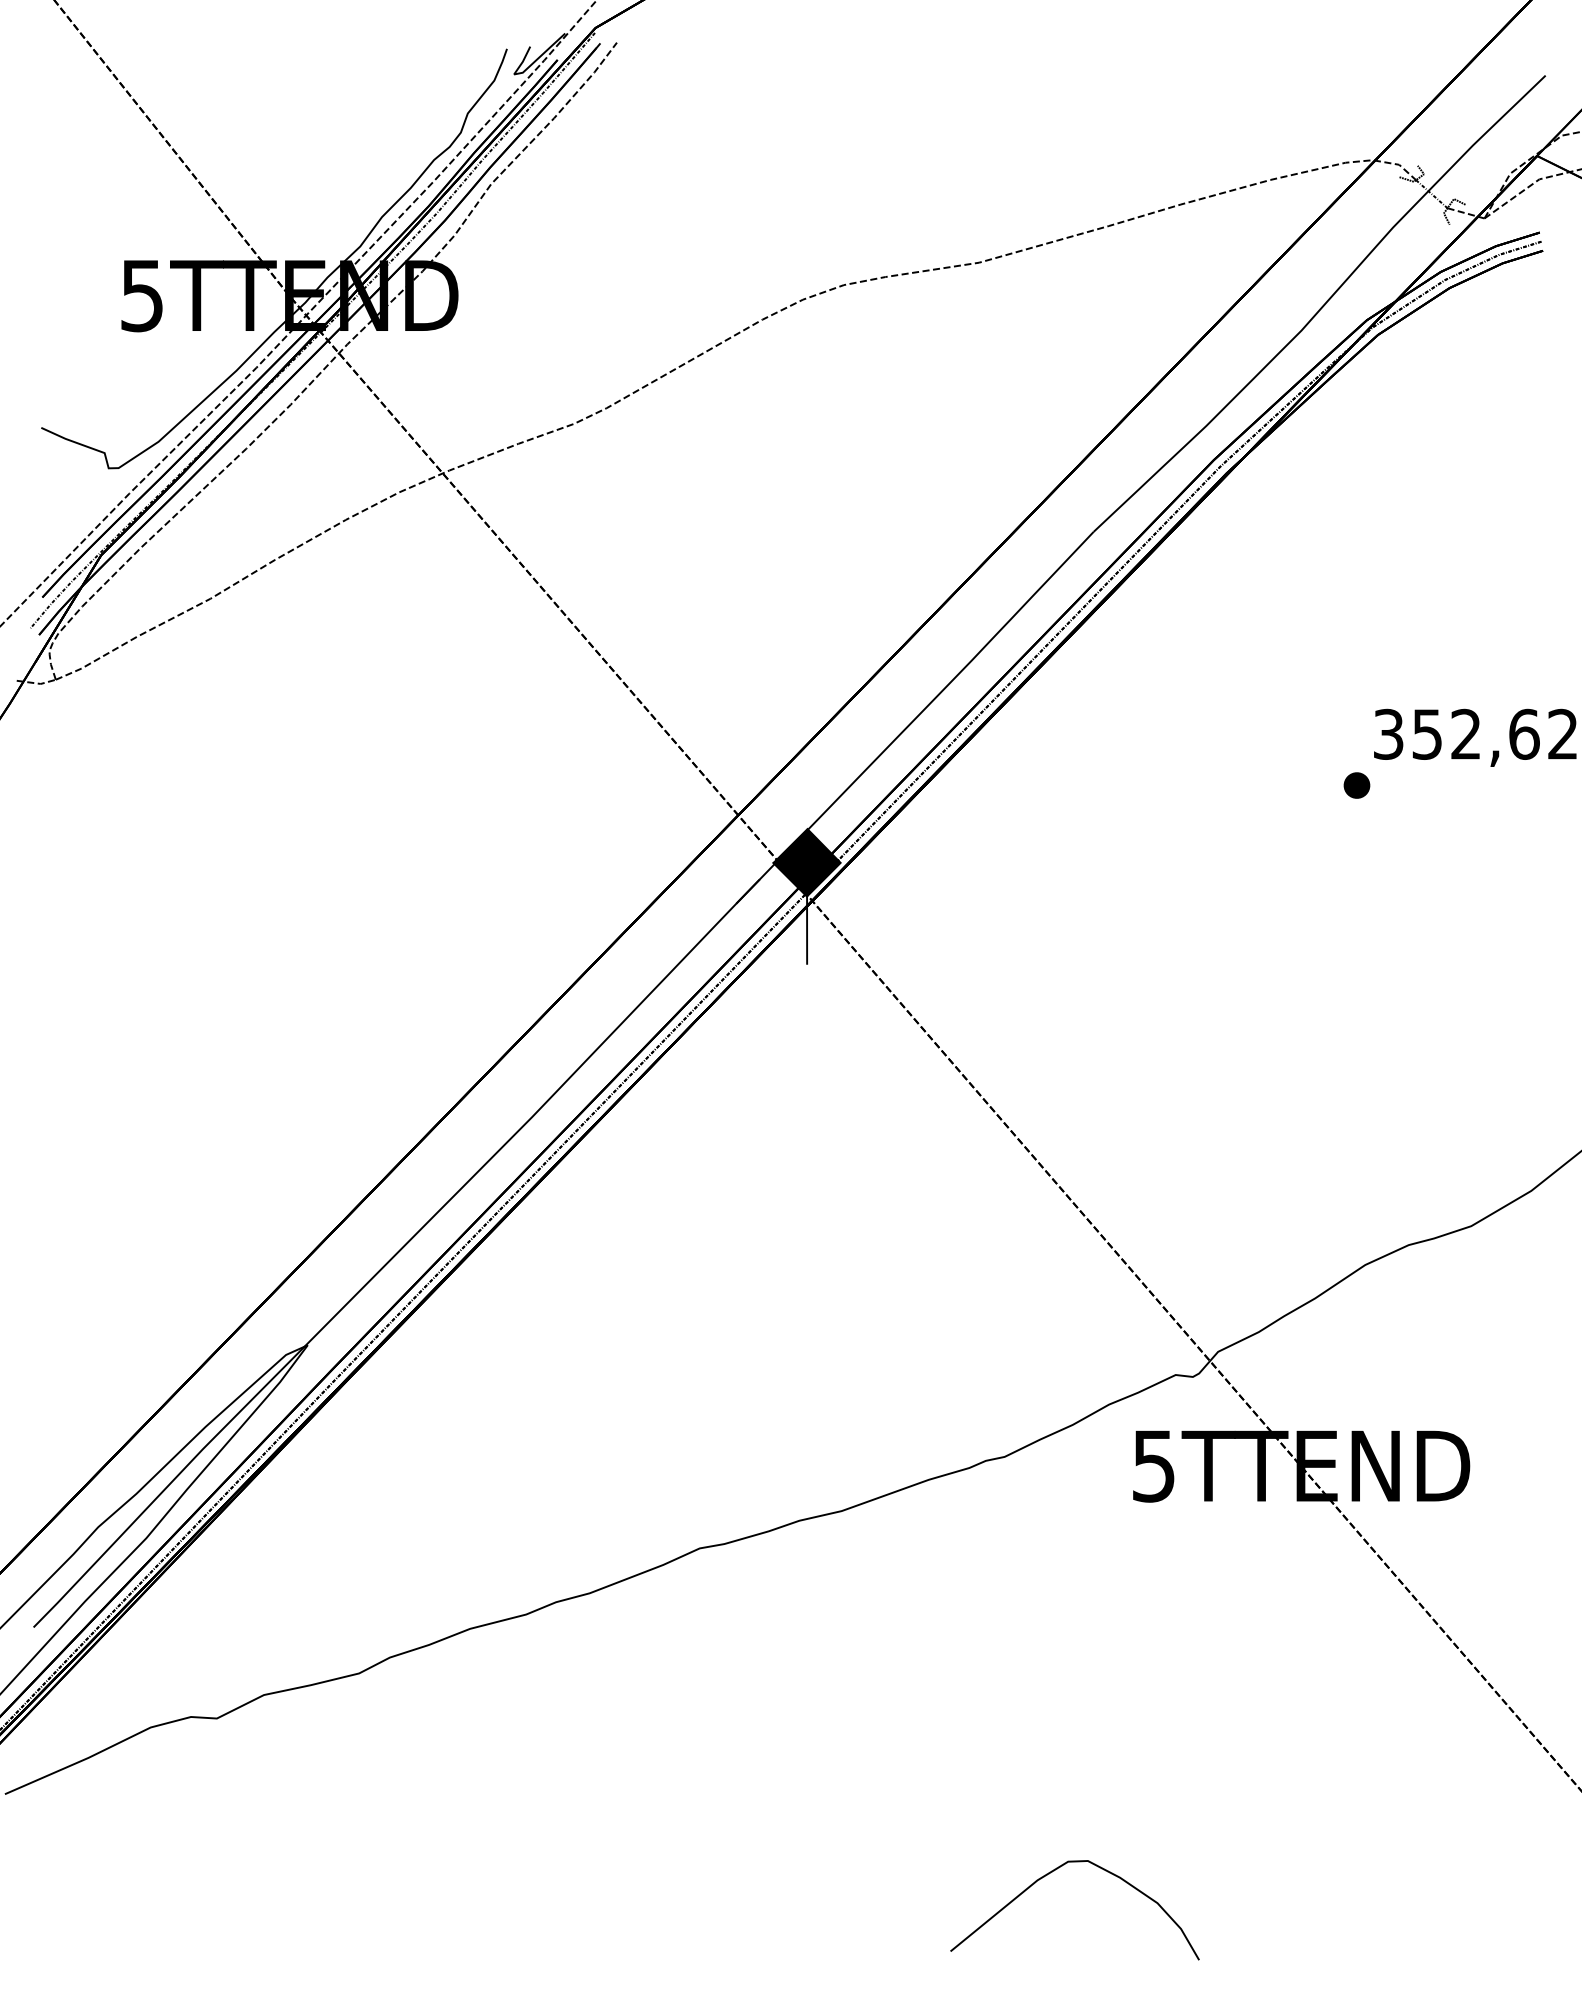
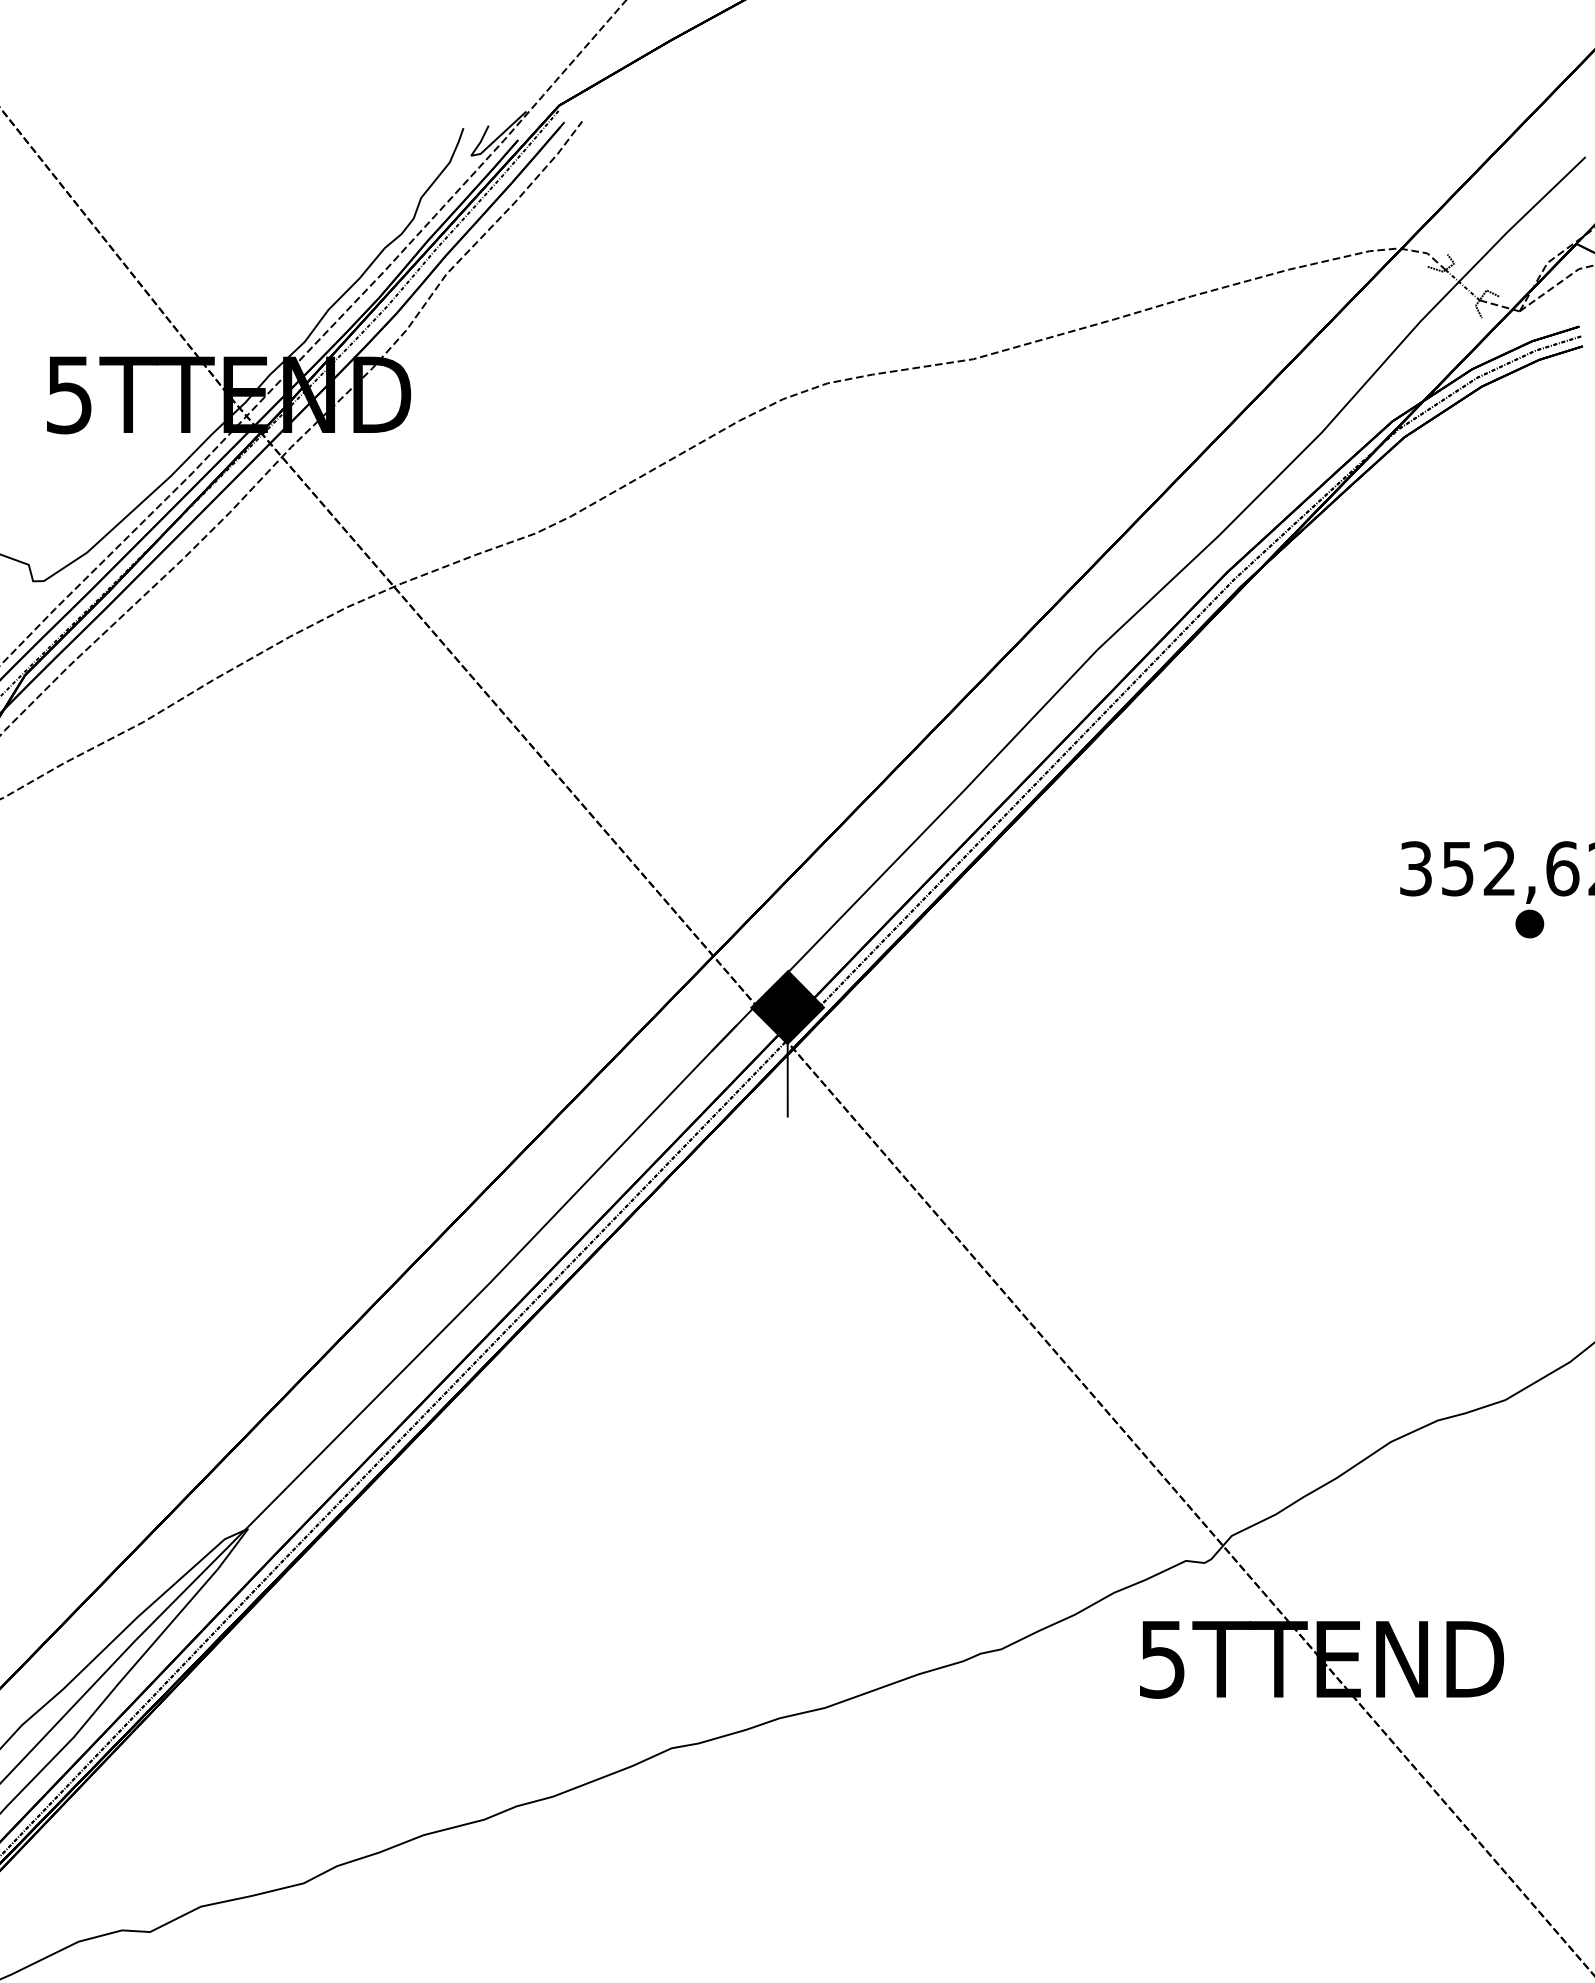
part: (1356, 785) -> (1529, 923), moved

